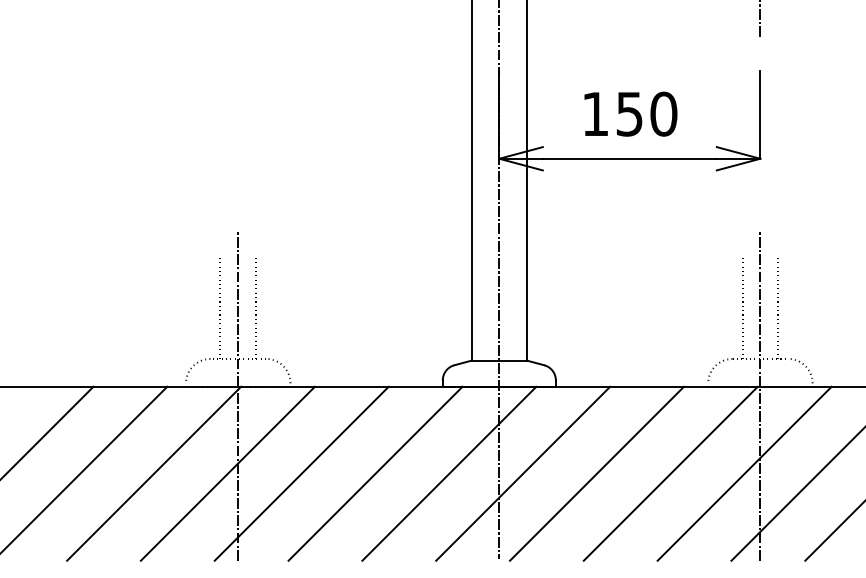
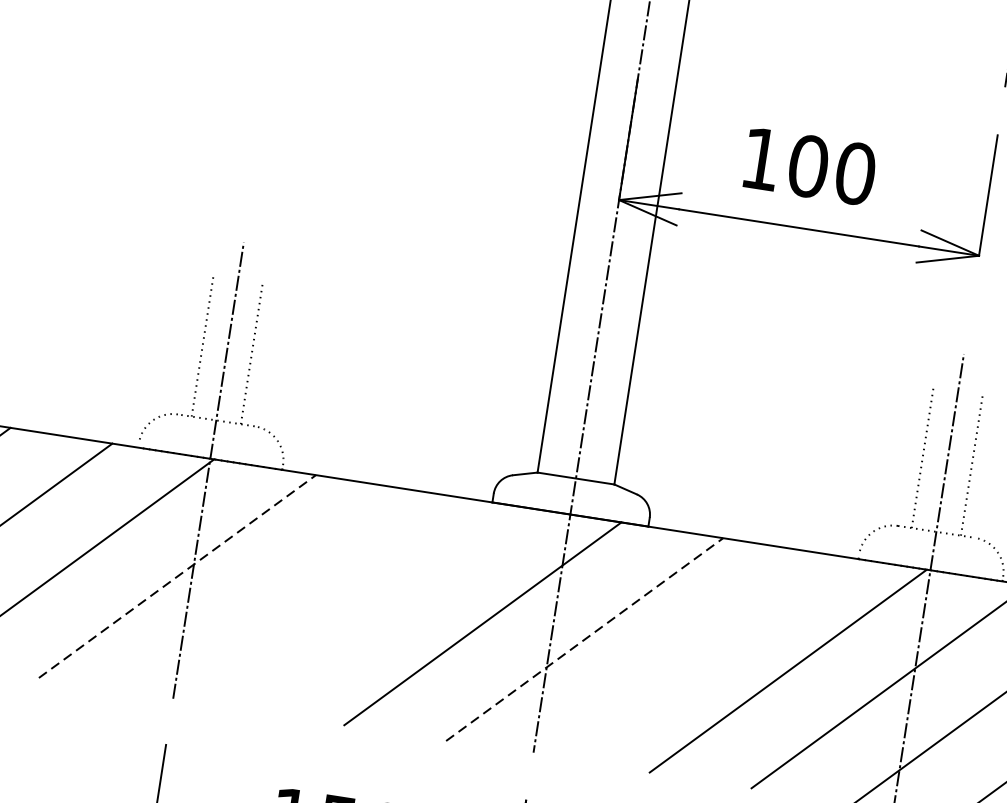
text: (629, 113) -> (808, 165), 150 -> 100
line: (228, 473) -> (178, 576), solid -> dashed
line: (301, 473) -> (279, 591), removed
line: (375, 473) -> (381, 607), removed
line: (523, 473) -> (585, 639), solid -> dashed
line: (596, 473) -> (685, 654), removed

